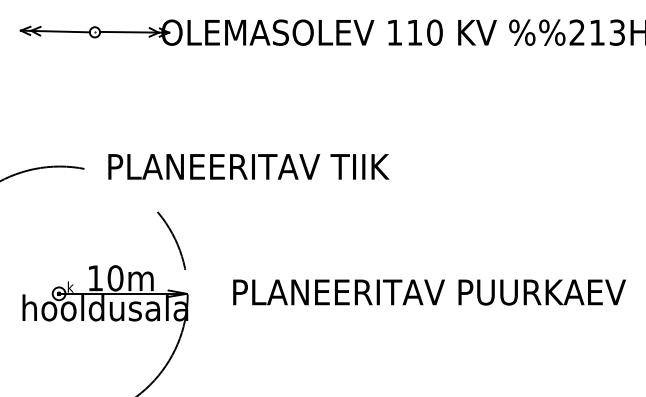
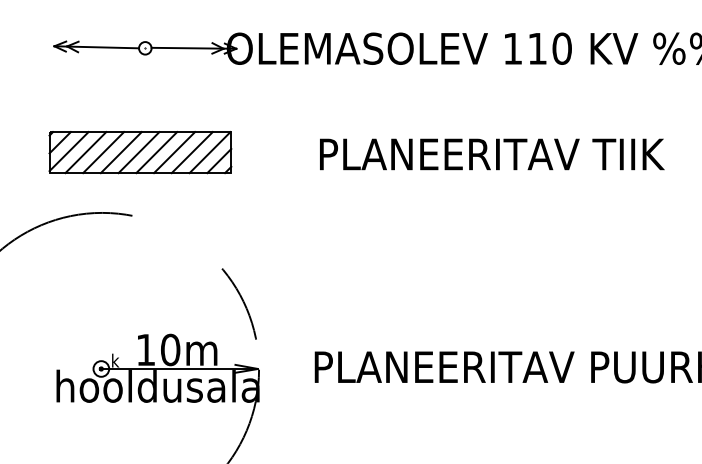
part: (90, 117) -> (139, 152), added
text: (248, 166) -> (491, 153), moved

